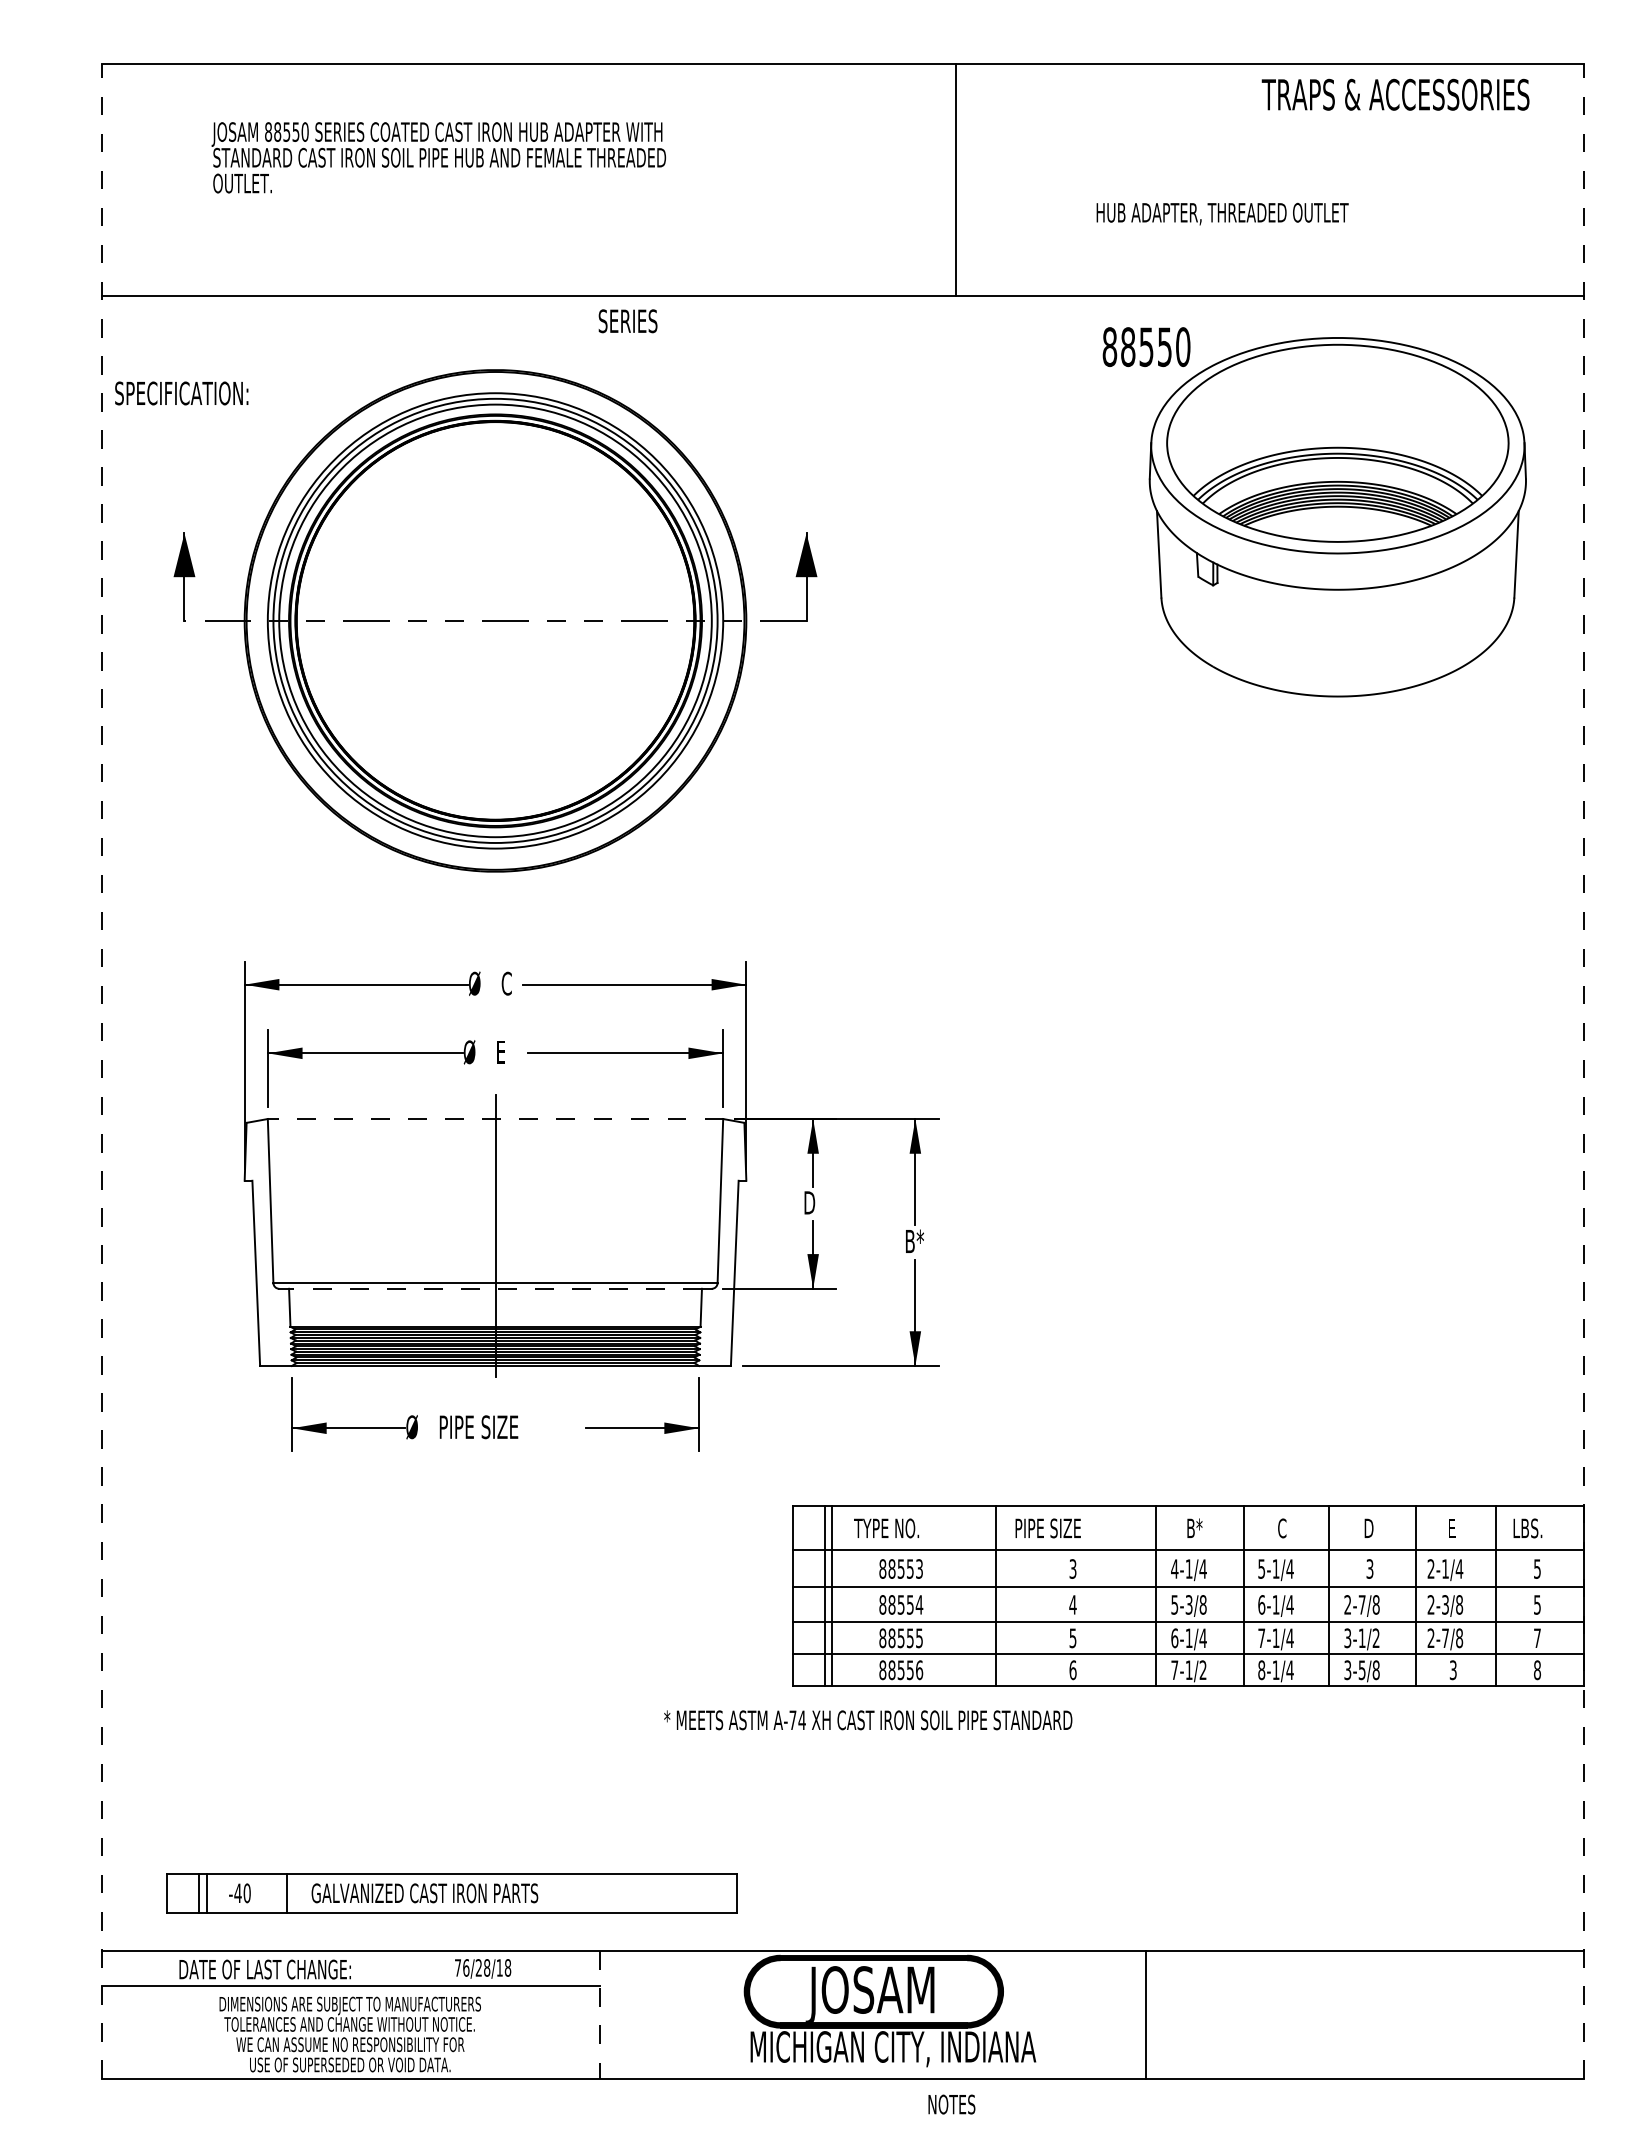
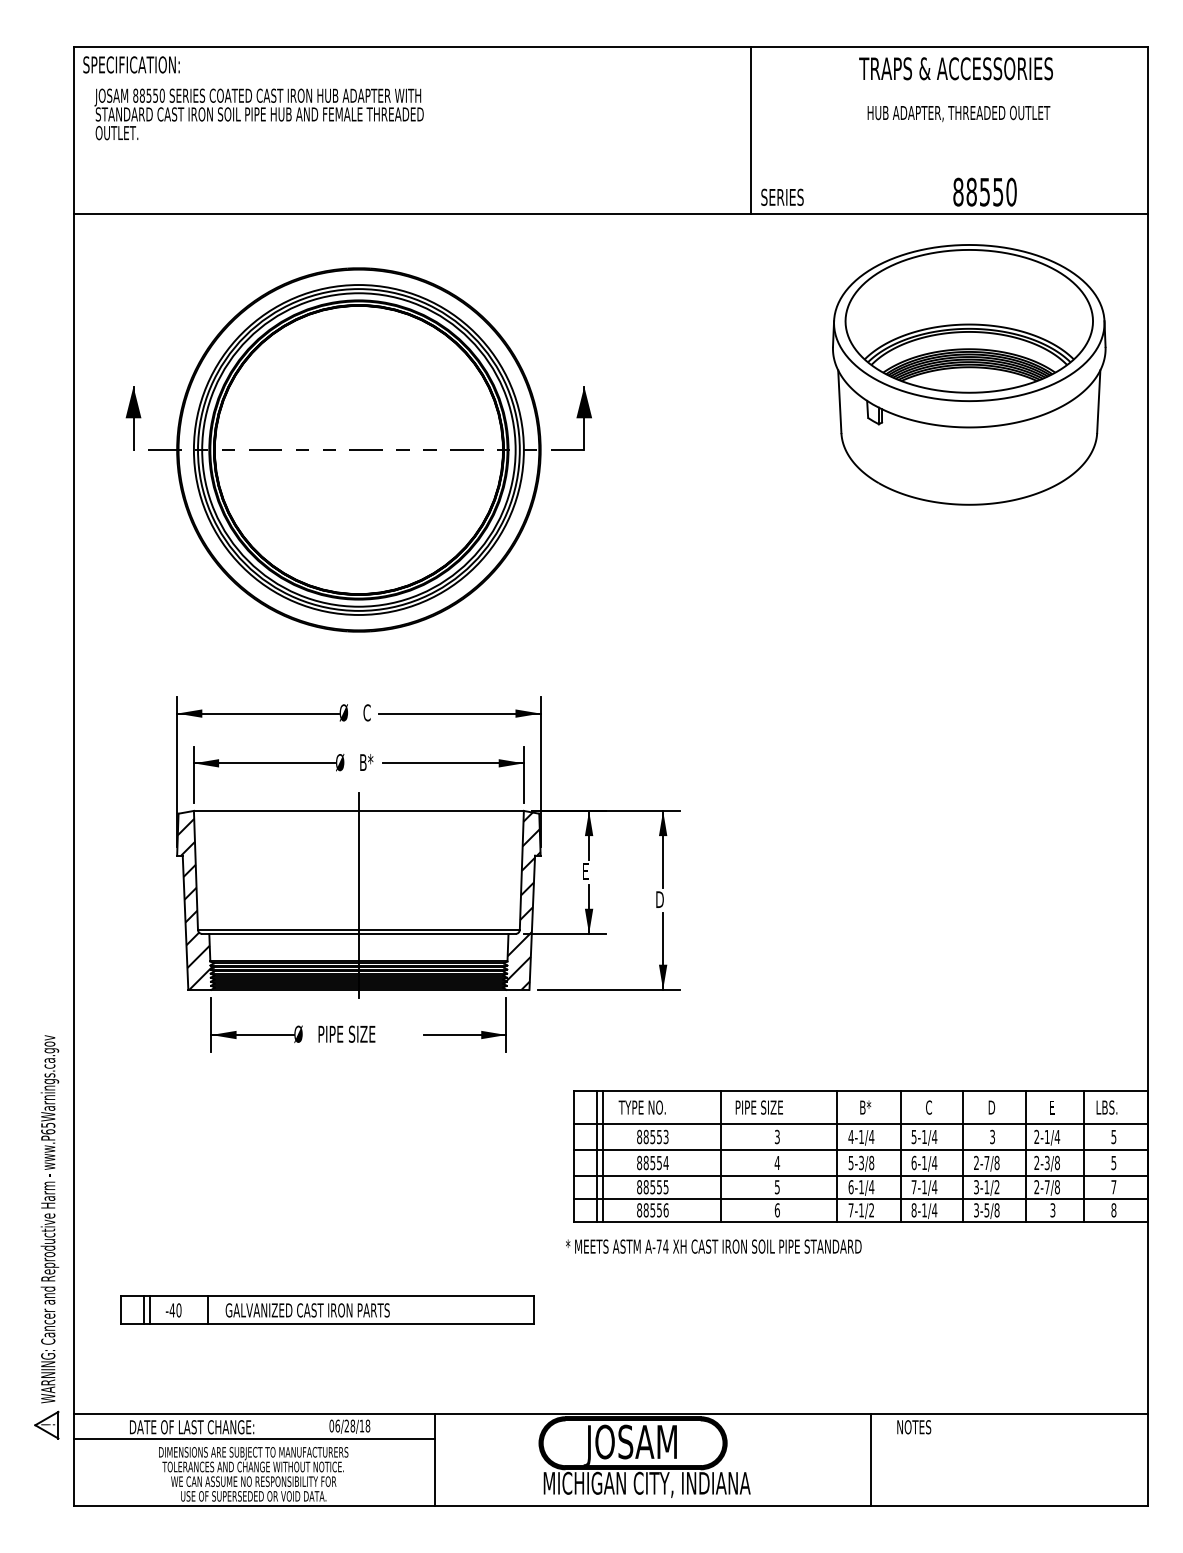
text: (1395, 94) -> (955, 68), moved
text: (438, 157) -> (258, 114), moved
line: (956, 179) -> (751, 130), moved
text: (1222, 213) -> (958, 113), moved
text: (627, 321) -> (782, 197), moved
text: (1146, 347) -> (984, 192), moved
text: (181, 393) -> (131, 64), moved
text: (506, 1051) -> (366, 762), E -> B*
line: (102, 1071) -> (74, 776), dashed -> solid
line: (1584, 1071) -> (1147, 776), dashed -> solid
line: (495, 1119) -> (358, 811), dashed -> solid
text: (809, 1202) -> (586, 871), D -> E
text: (915, 1240) -> (663, 898), B* -> D
hatch: (720, 1243) -> (521, 901), added
hatch: (269, 1248) -> (195, 904), added
line: (495, 1288) -> (358, 933), dashed -> solid
part: (64, 1707) -> (46, 1237), added
text: (868, 1720) -> (713, 1246), moved
part: (451, 1893) -> (327, 1310), moved
text: (457, 1967) -> (331, 1425), 76/28/18 -> 06/28/18
line: (1145, 2014) -> (870, 1459), moved
line: (599, 2015) -> (434, 1460), dashed -> solid
text: (951, 2104) -> (913, 1427), moved

